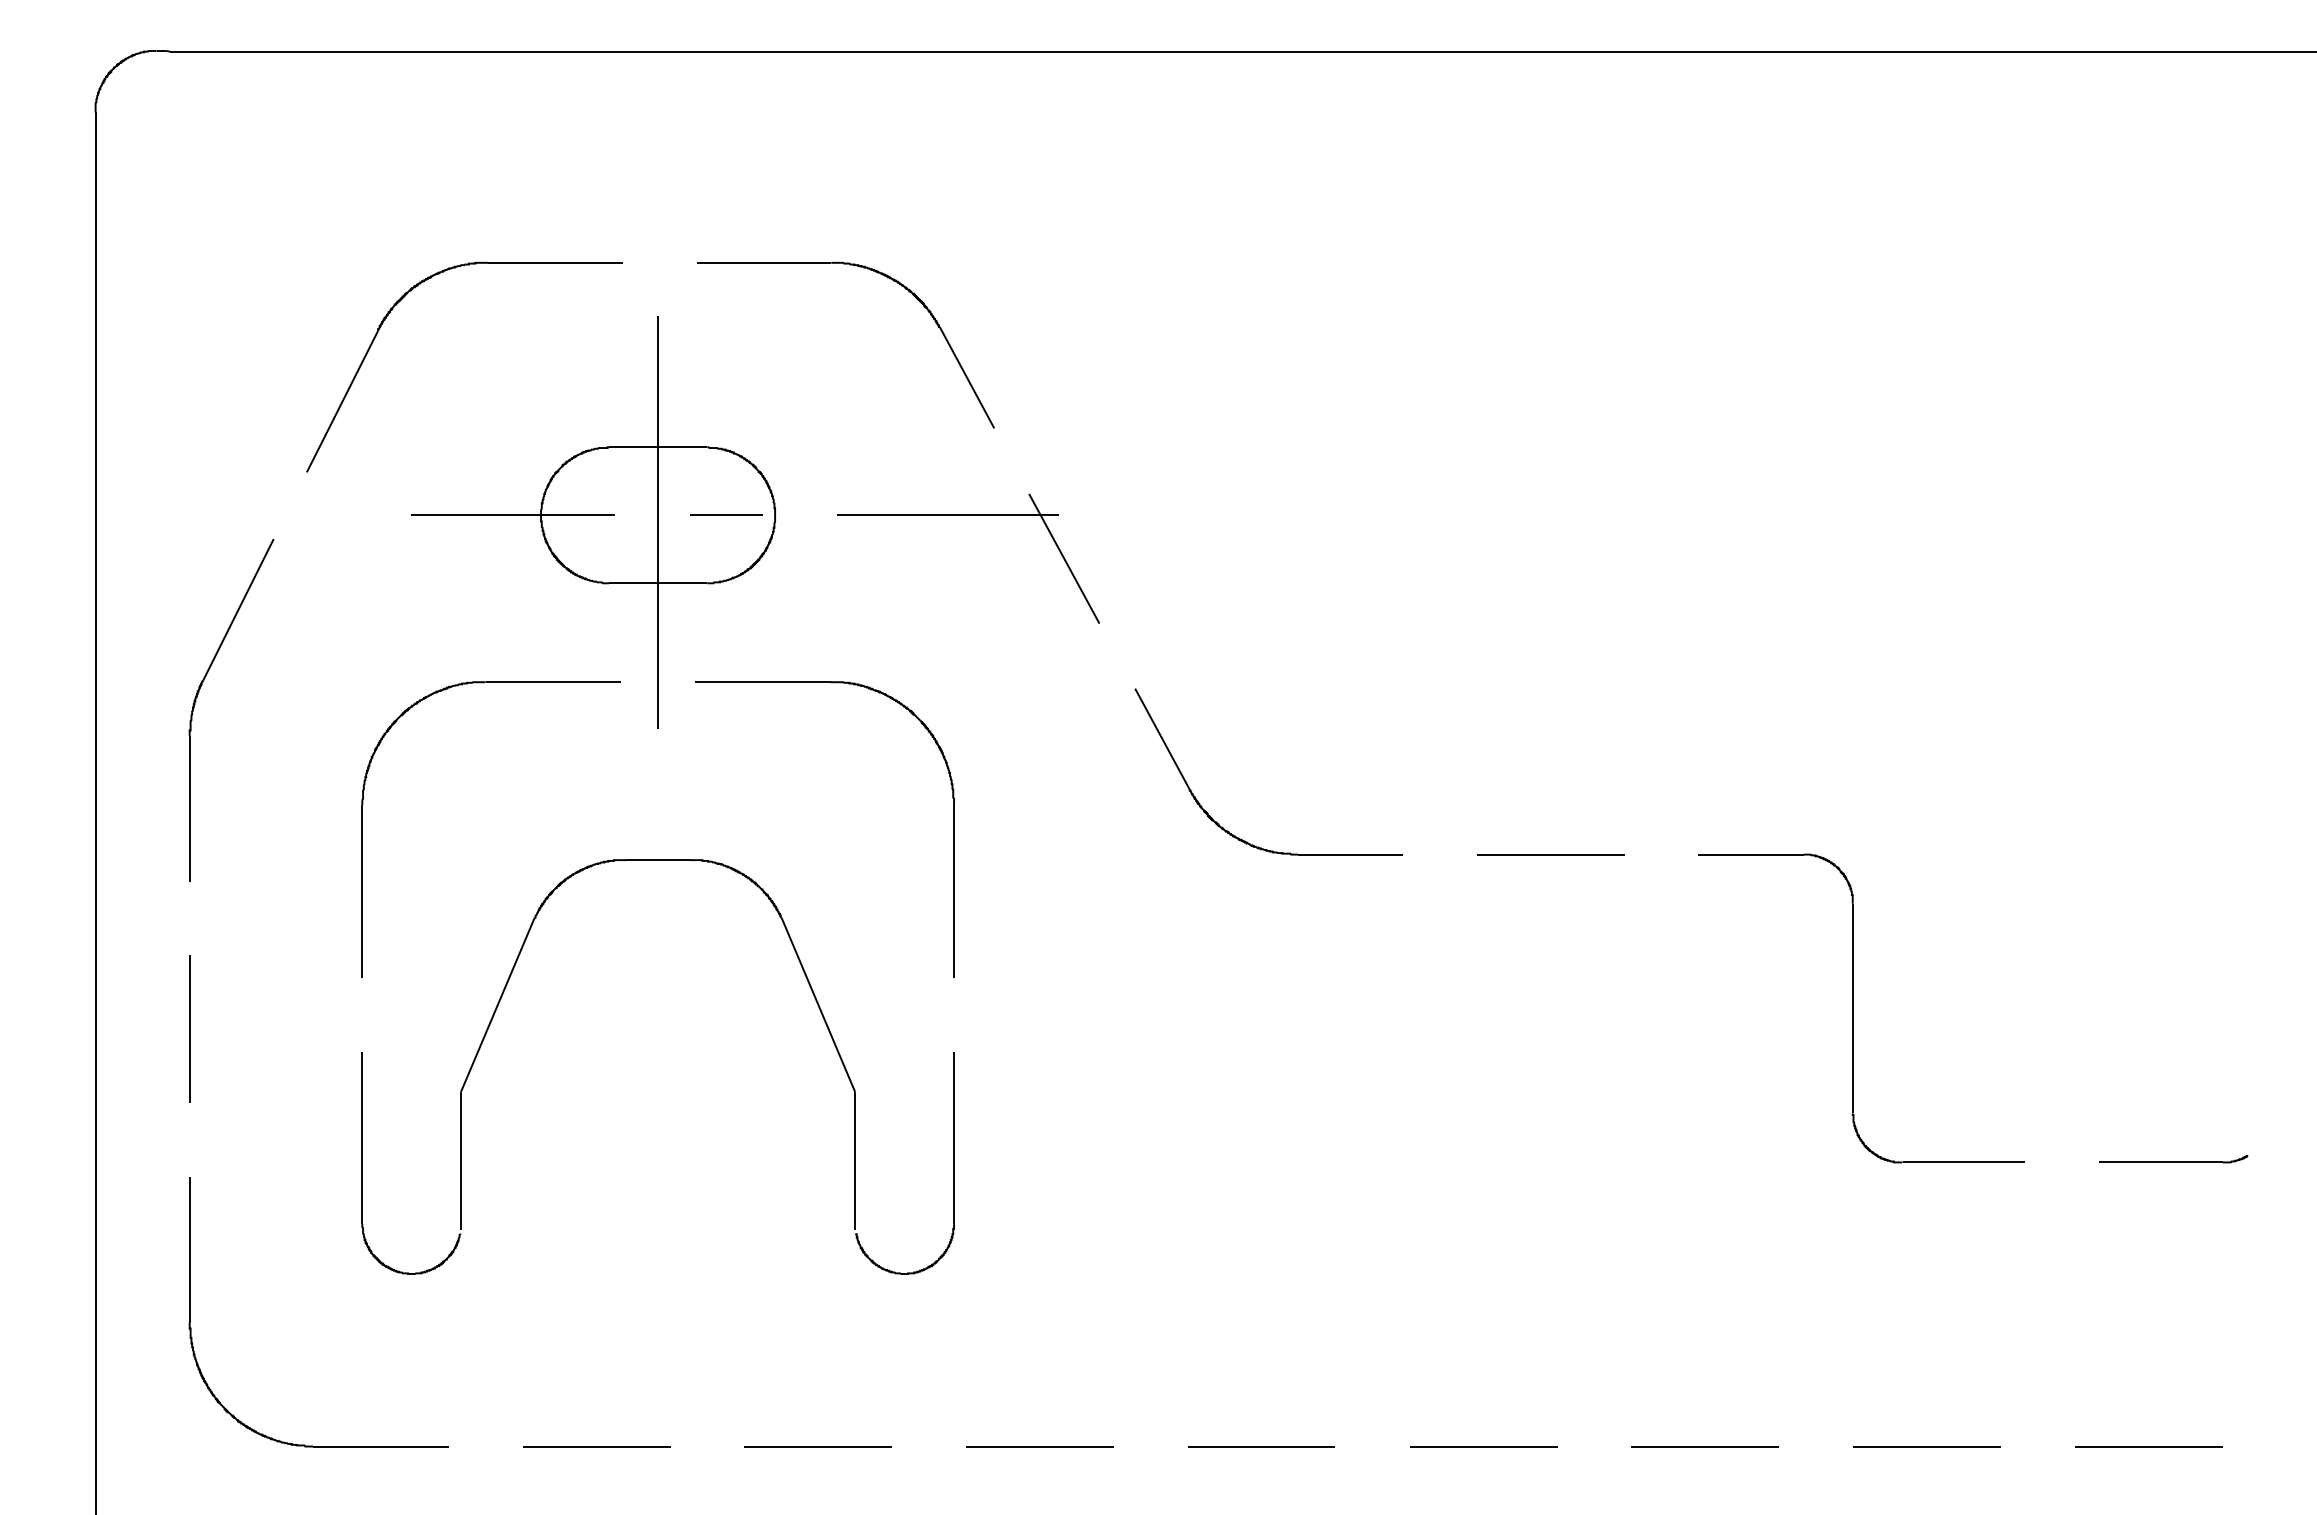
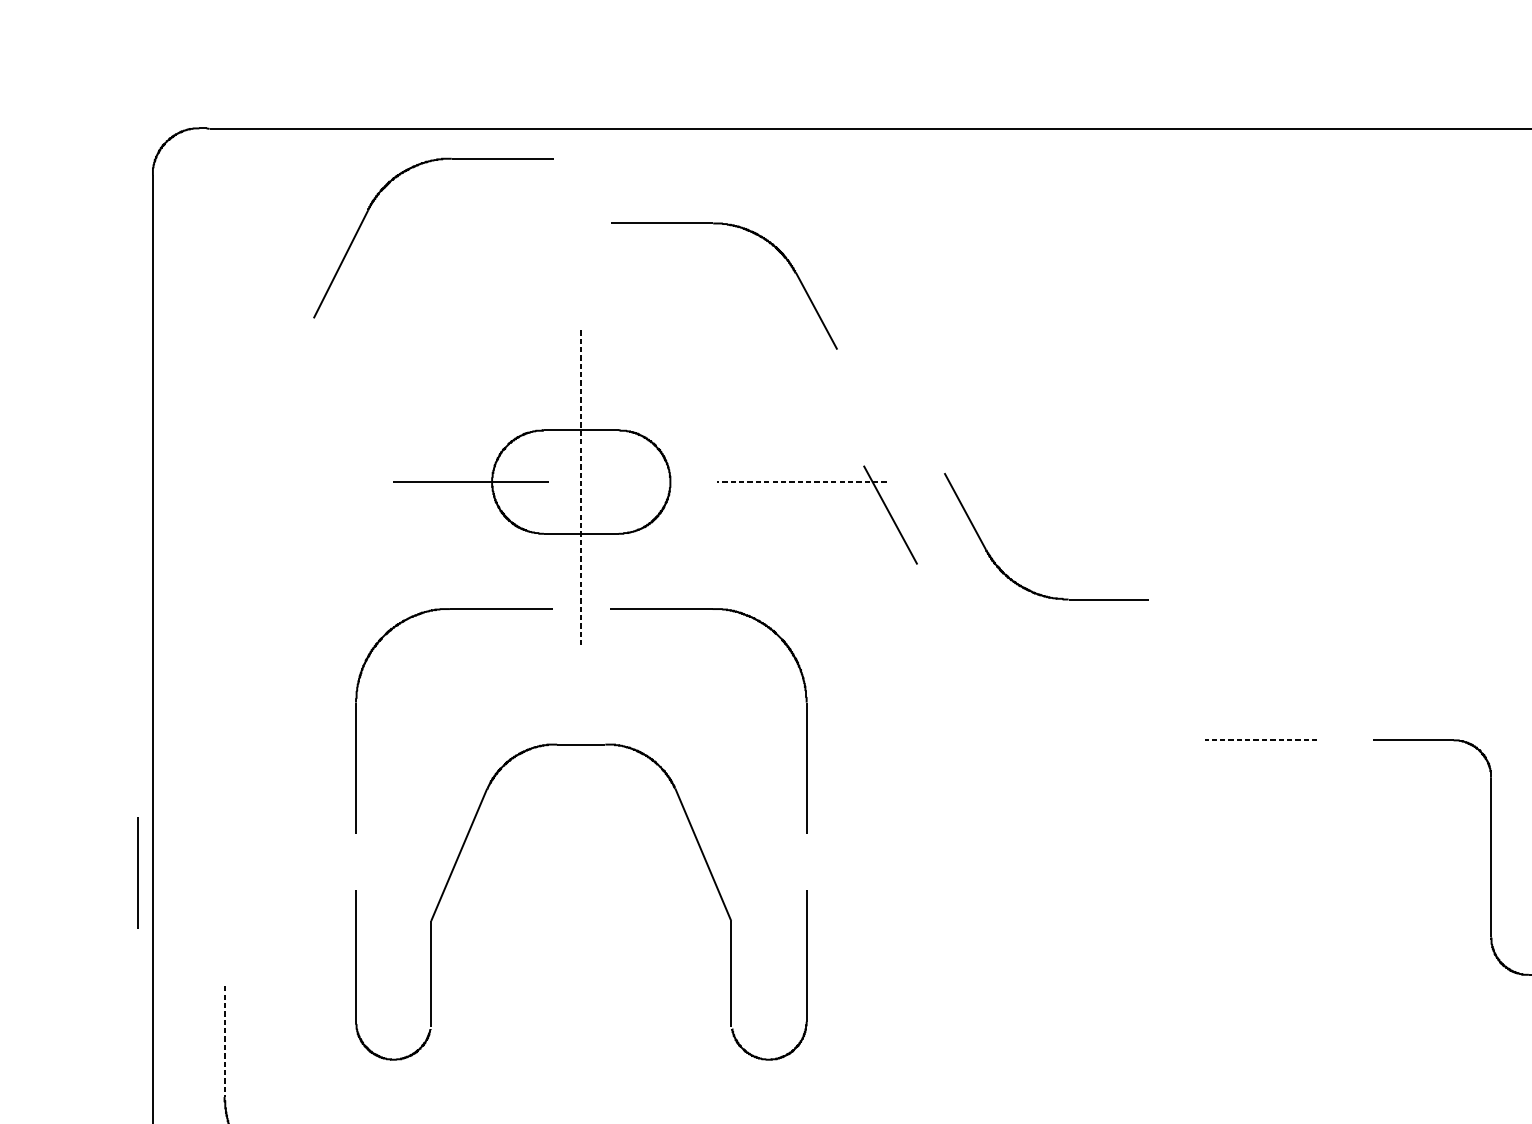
part: (877, 273) -> (748, 231), moved
part: (393, 309) -> (379, 194), moved
line: (726, 514) -> (633, 481), removed
line: (947, 515) -> (801, 482), solid -> dashed
line: (658, 522) -> (581, 487), solid -> dashed
part: (196, 701) -> (229, 623), removed
part: (1228, 830) -> (1015, 581), moved
line: (1550, 854) -> (1260, 740), solid -> dashed
line: (189, 1028) -> (137, 872), moved
line: (189, 1250) -> (224, 1041), solid -> dashed

